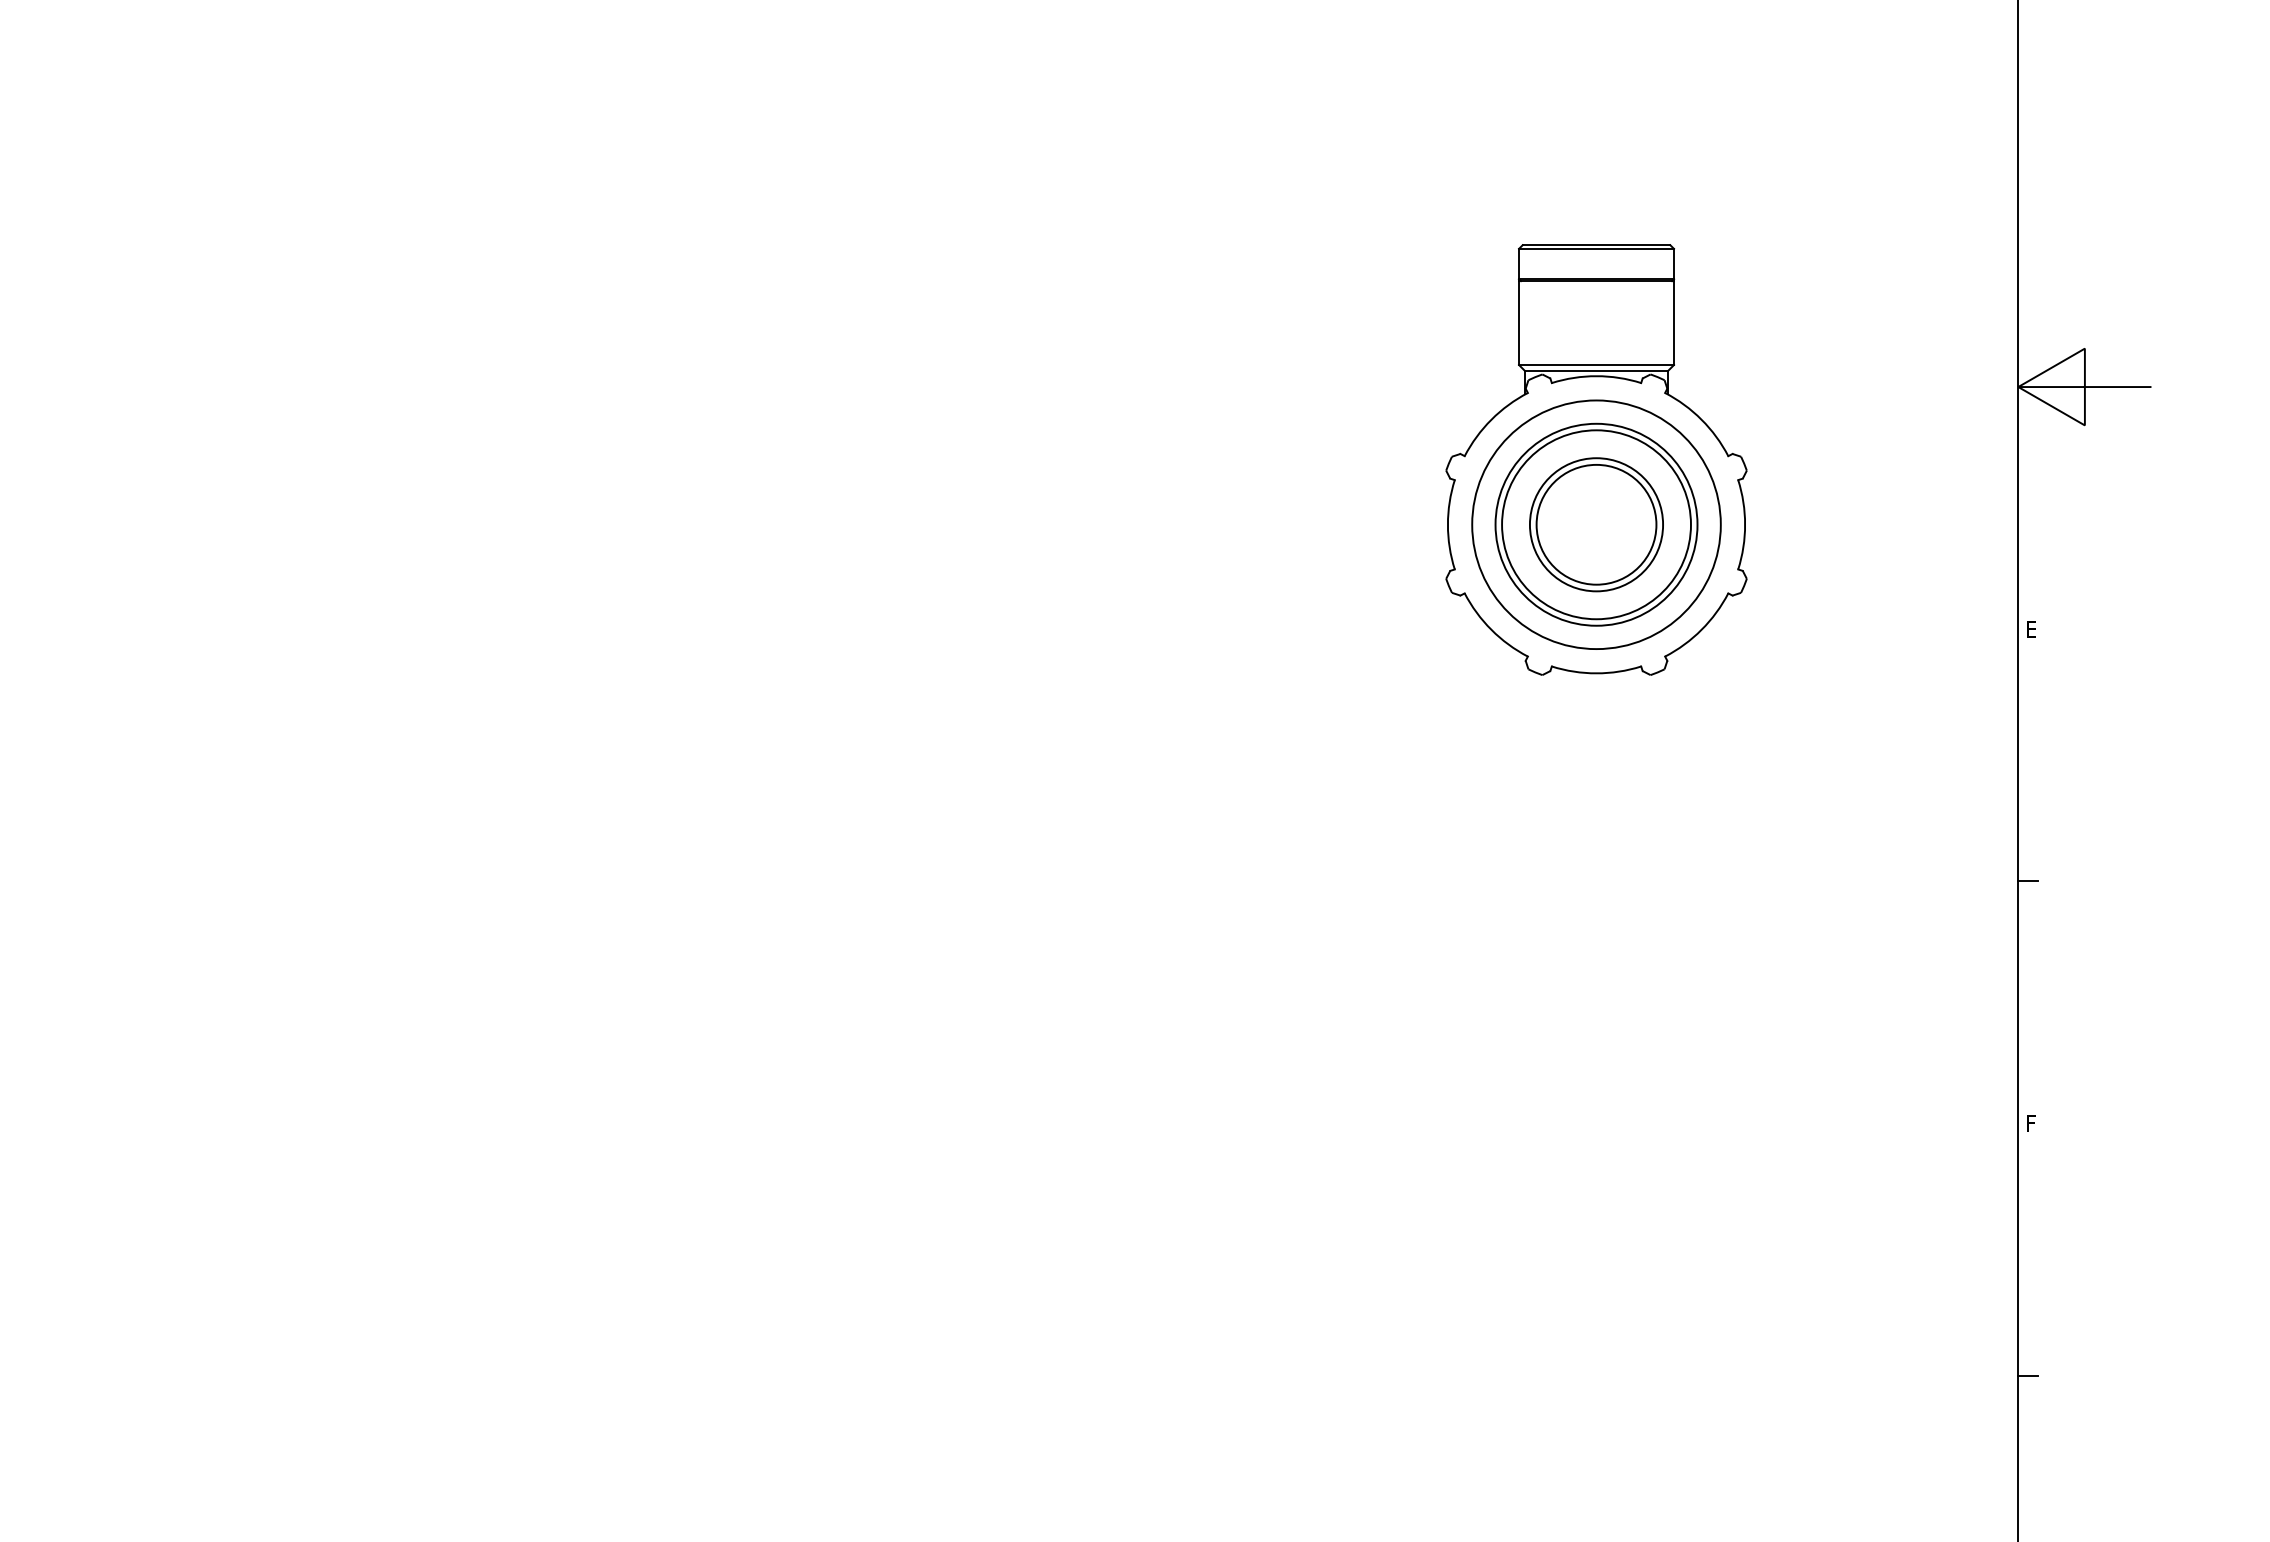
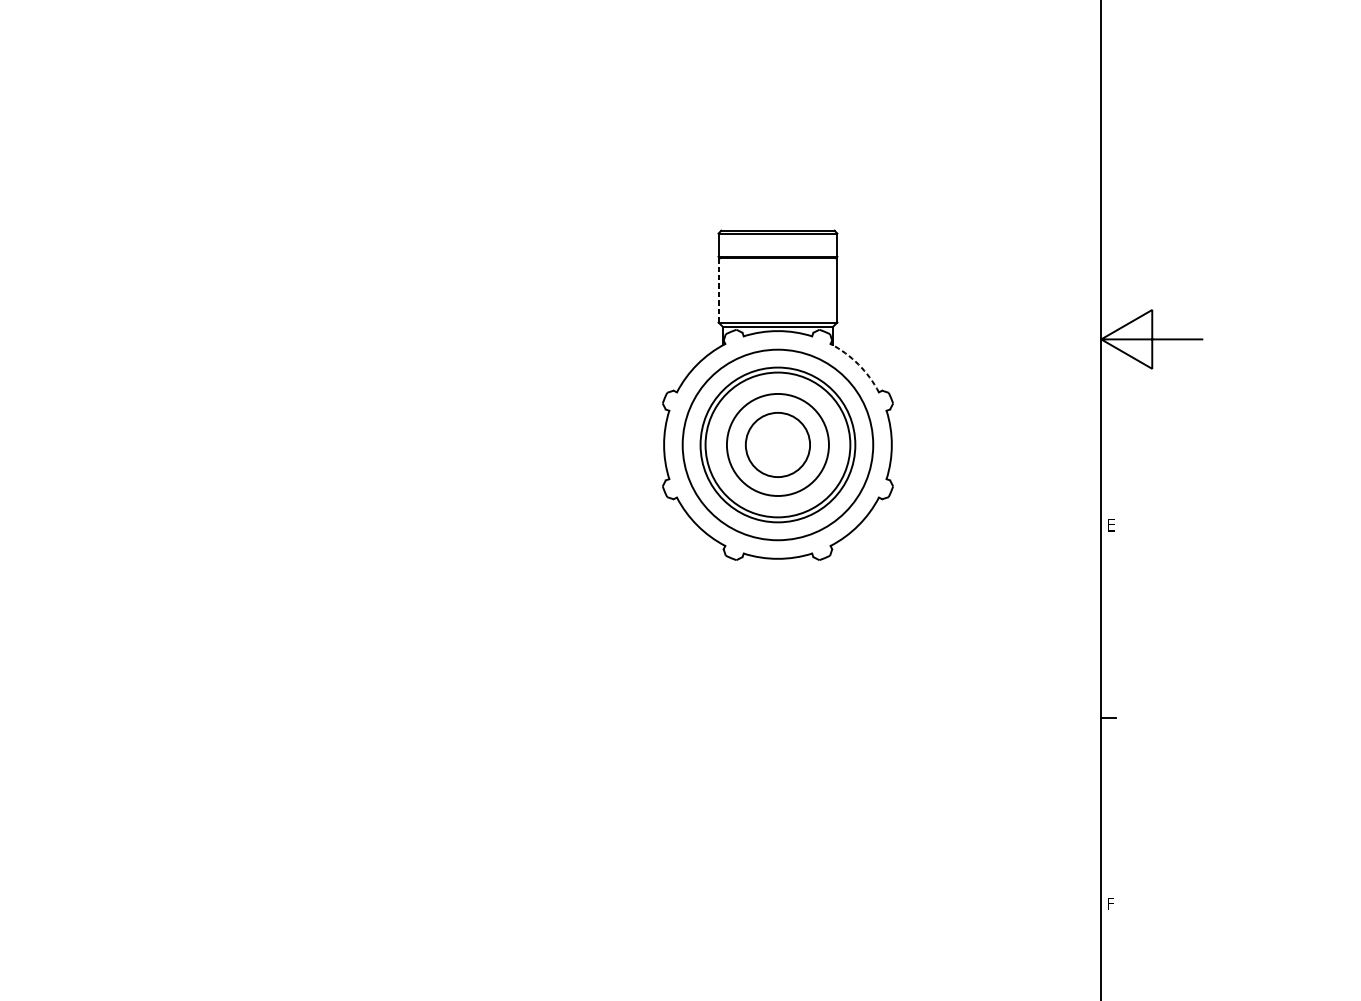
line: (1519, 323) -> (718, 290), solid -> dashed
arc: (1701, 419) -> (858, 364), solid -> dashed
circle: (1596, 524) -> (777, 444), size x0.7

